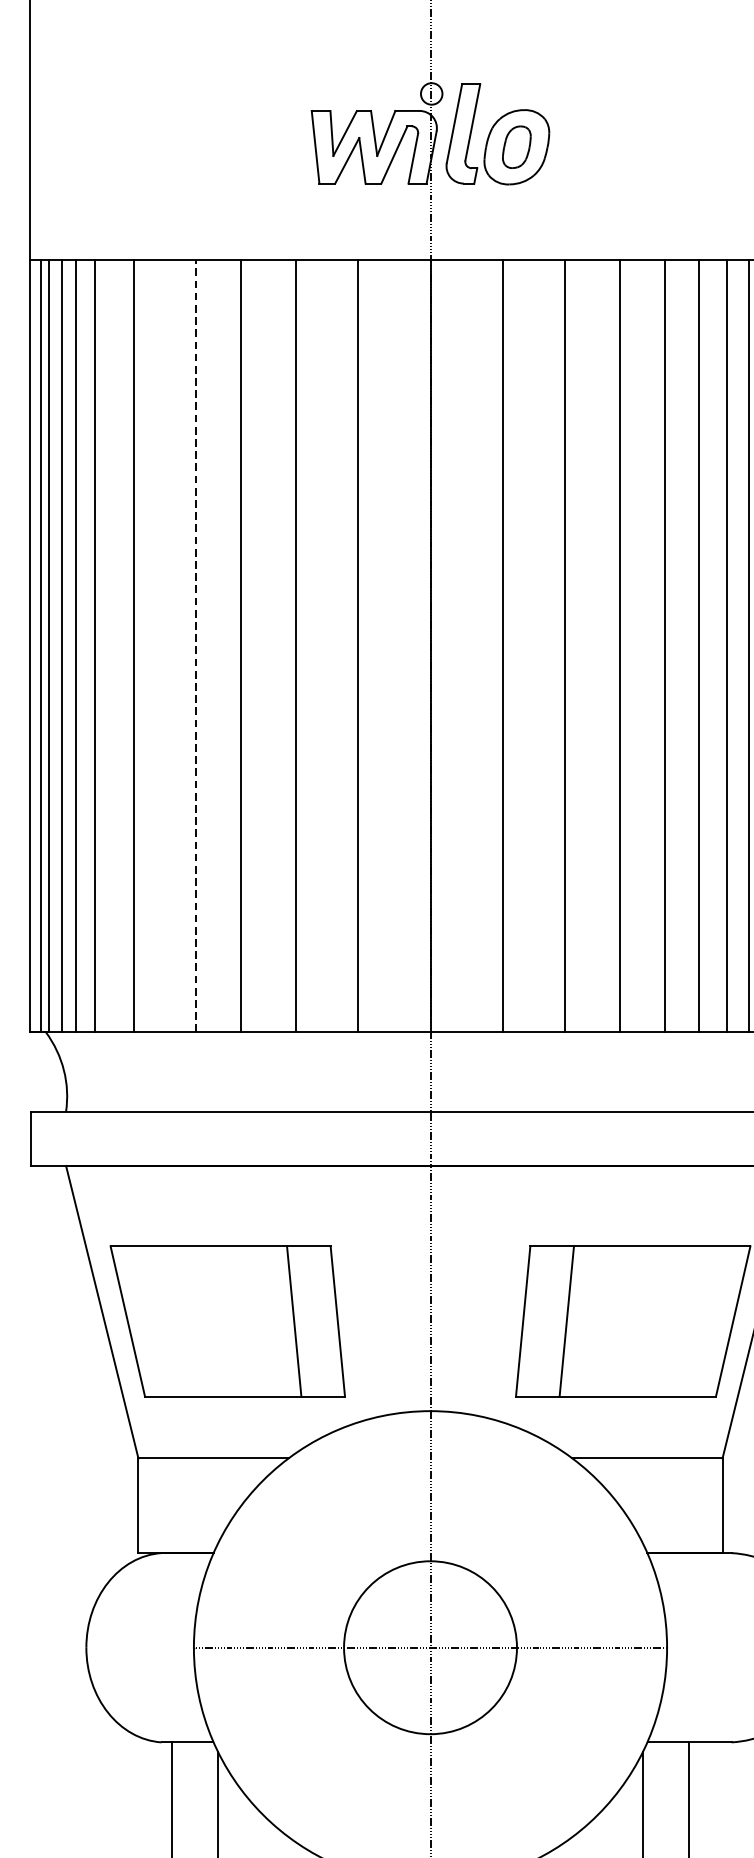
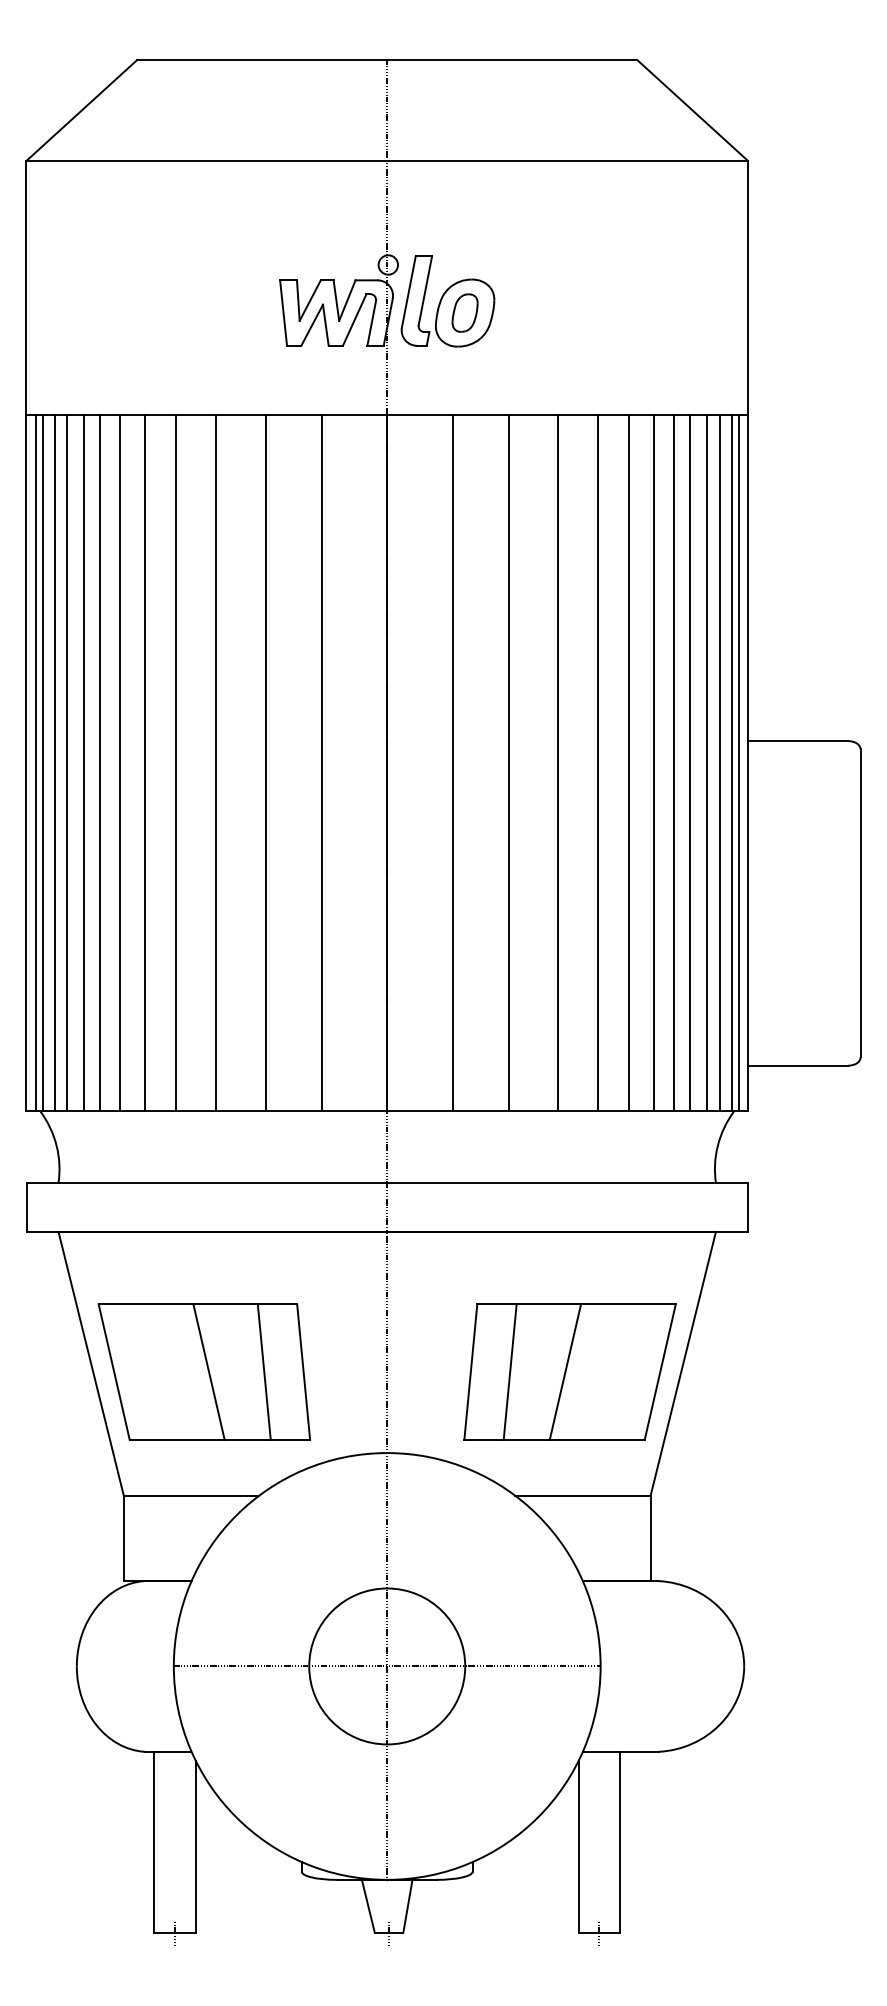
line: (112, 645) -> (100, 762), added
line: (162, 645) -> (145, 762), added
line: (196, 645) -> (176, 762), dashed -> solid
line: (232, 1321) -> (208, 1372), added
line: (628, 1321) -> (565, 1372), added

